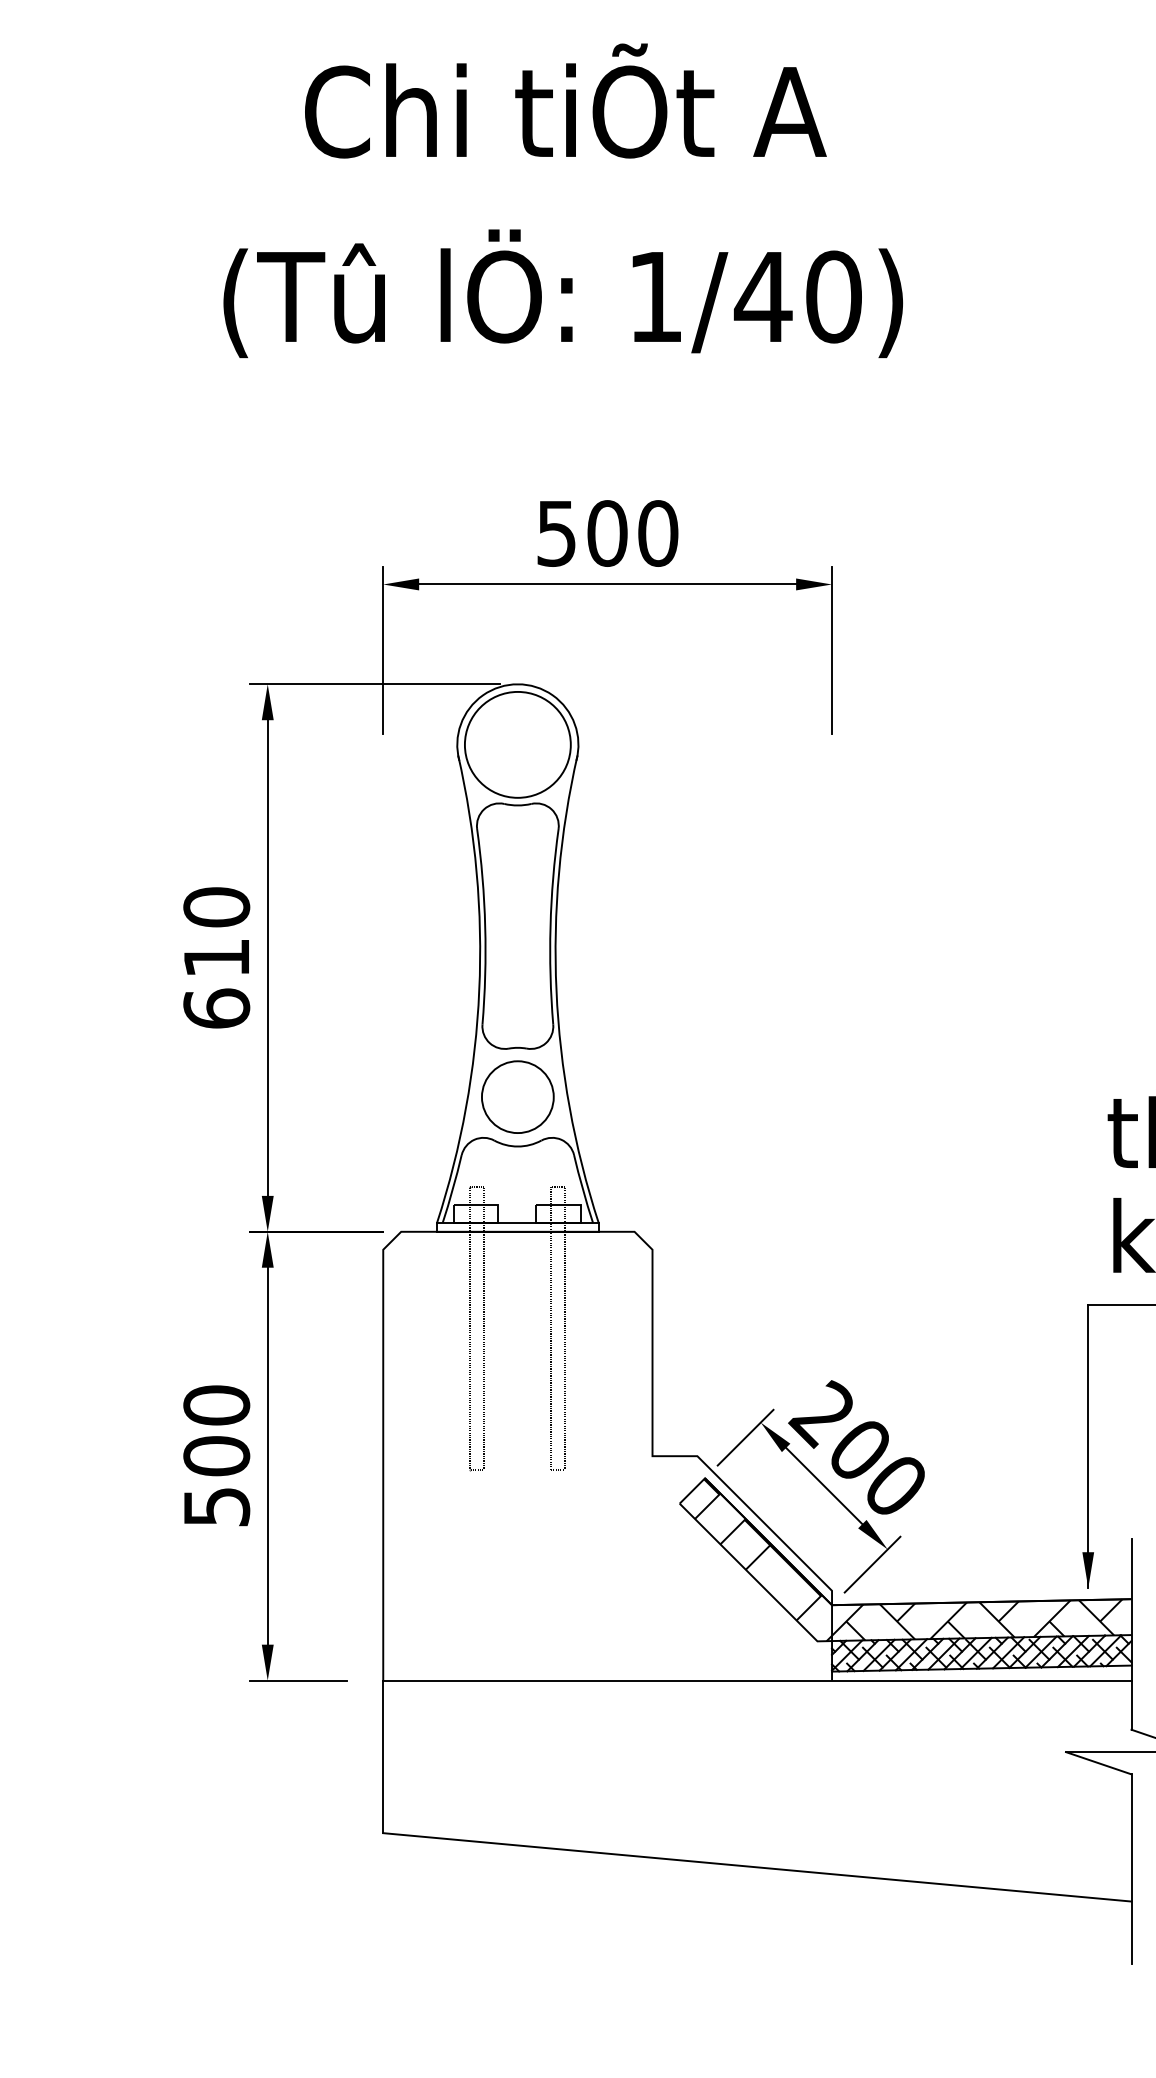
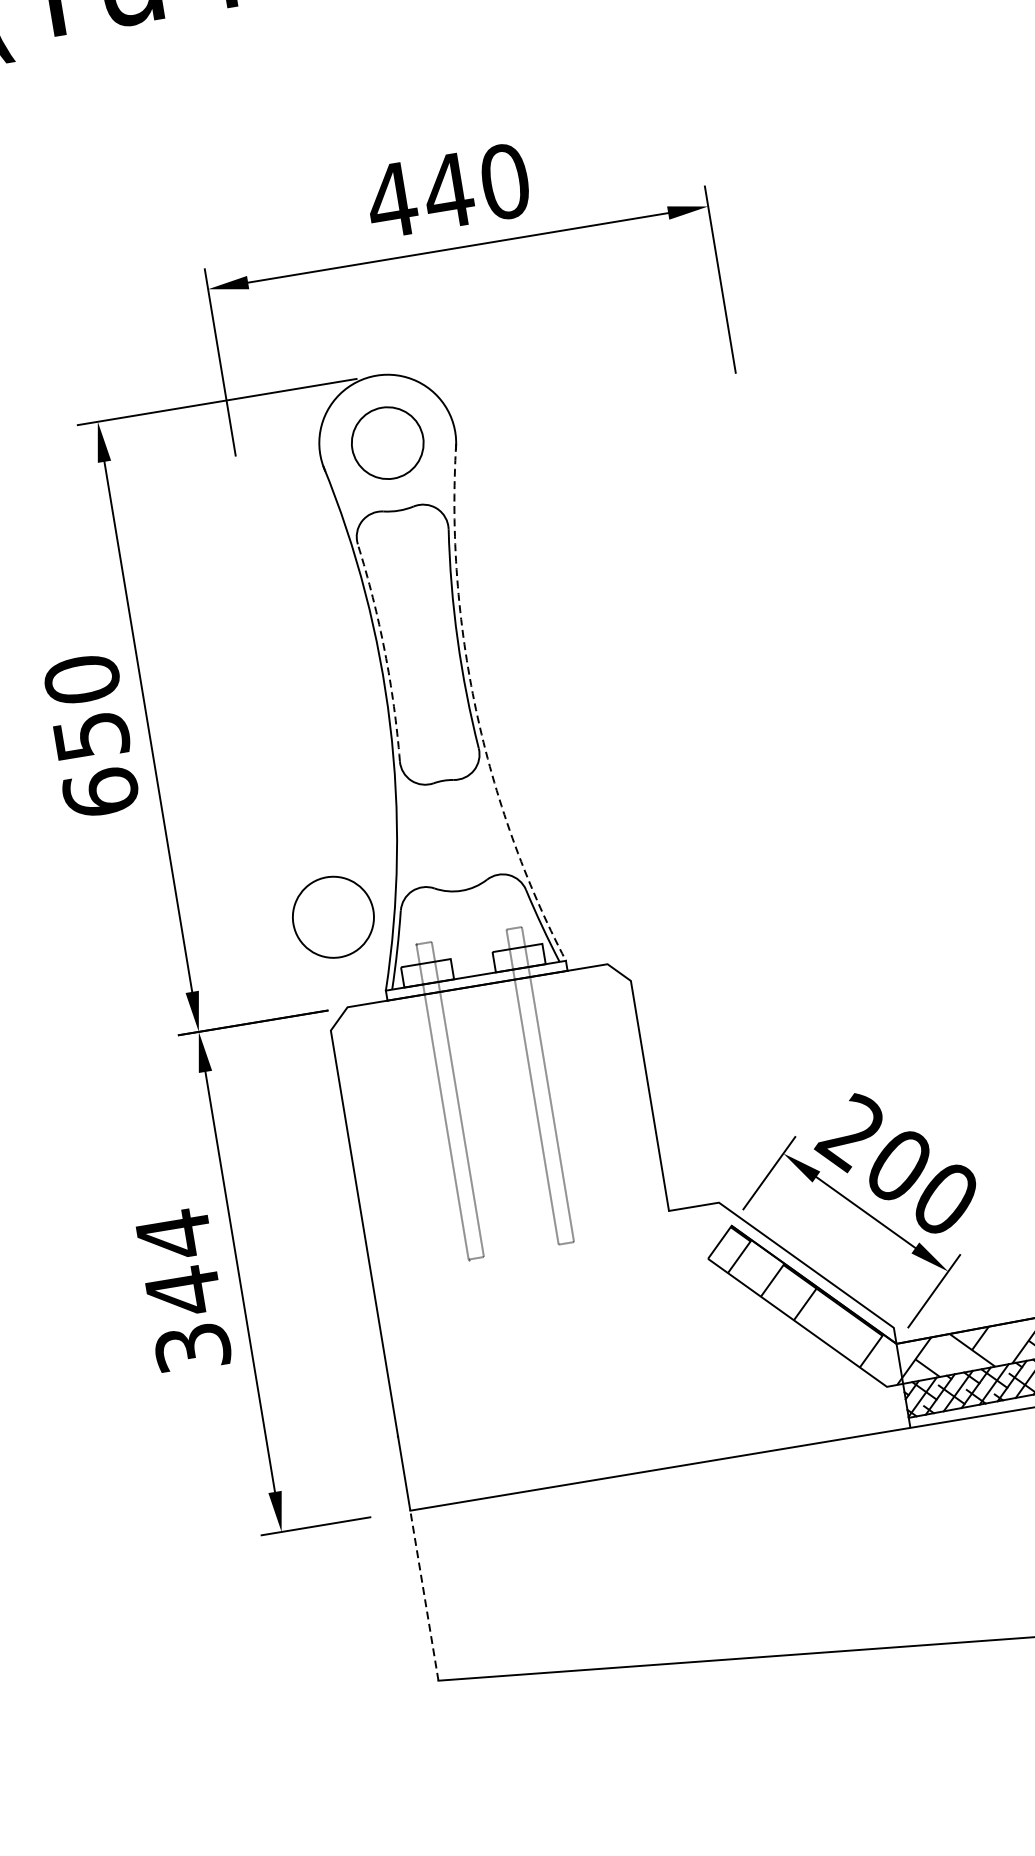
text: (581, 533) -> (419, 195), 500 -> 440
circle: (517, 744) -> (387, 442), size x0.6
arc: (485, 926) -> (385, 651), solid -> dashed
text: (217, 958) -> (92, 736), 610 -> 650
arc: (556, 990) -> (476, 709), solid -> dashed
circle: (517, 1096) -> (332, 916), moved
text: (216, 1454) -> (182, 1289), 500 -> 344
line: (383, 1756) -> (424, 1595), solid -> dashed

